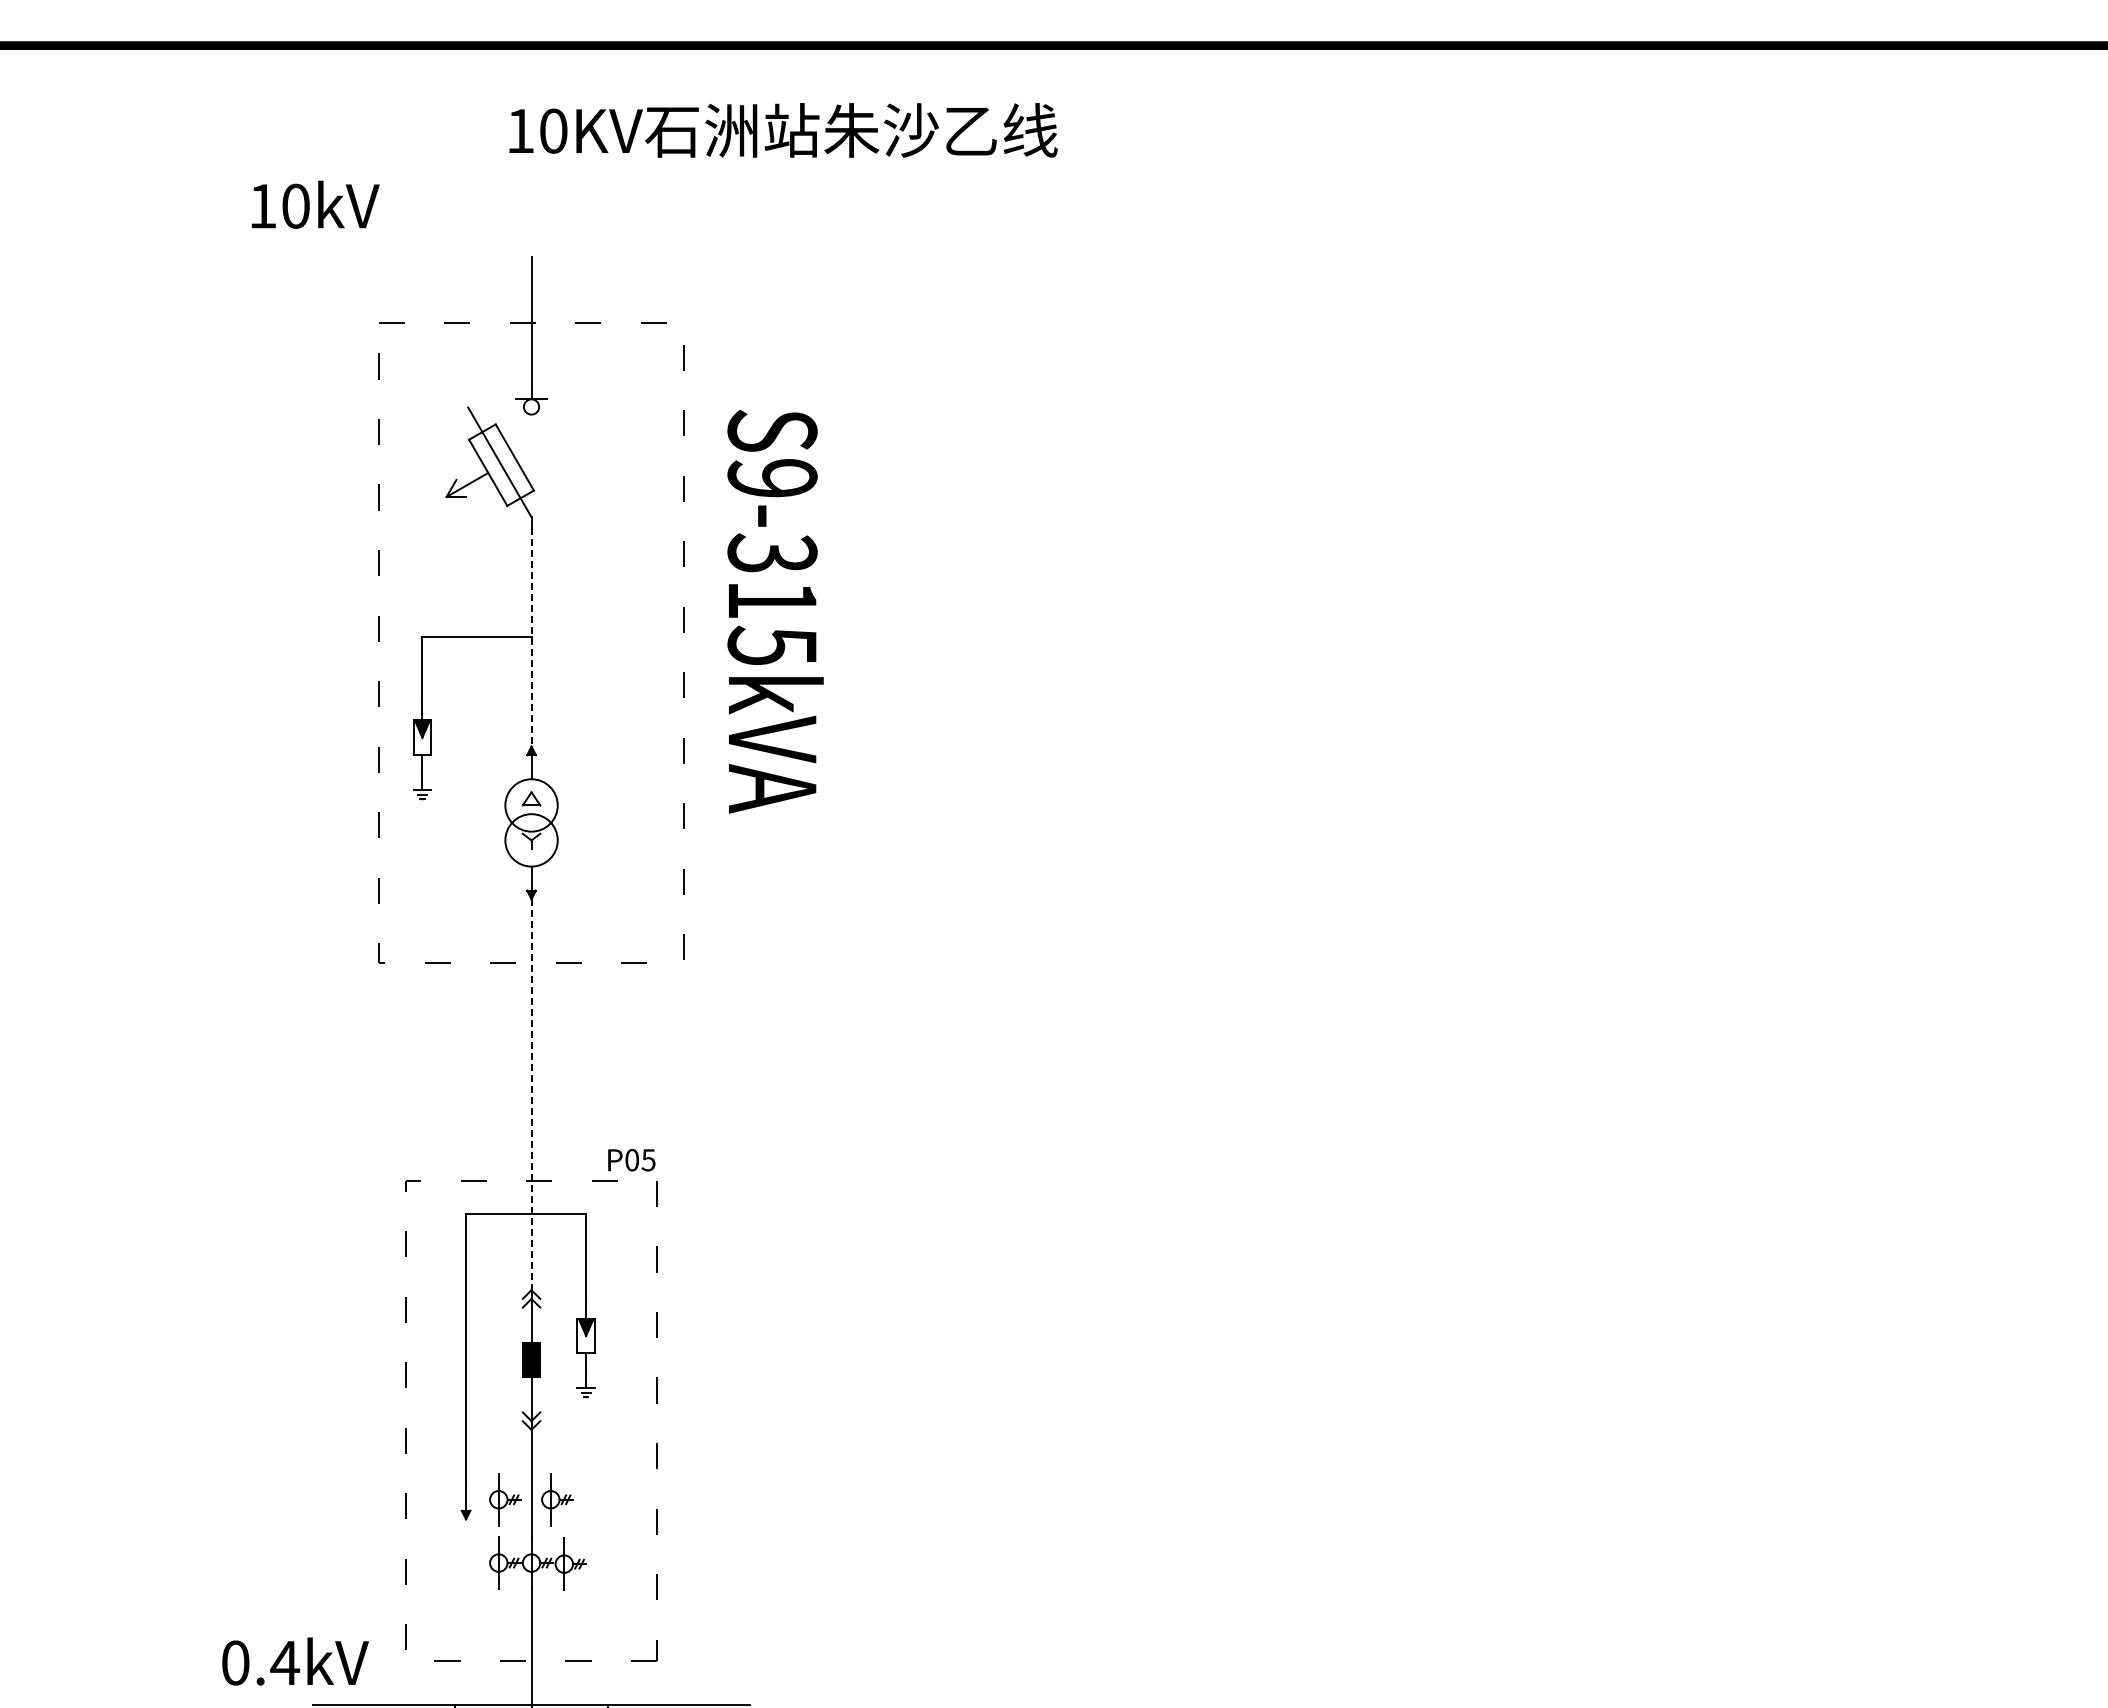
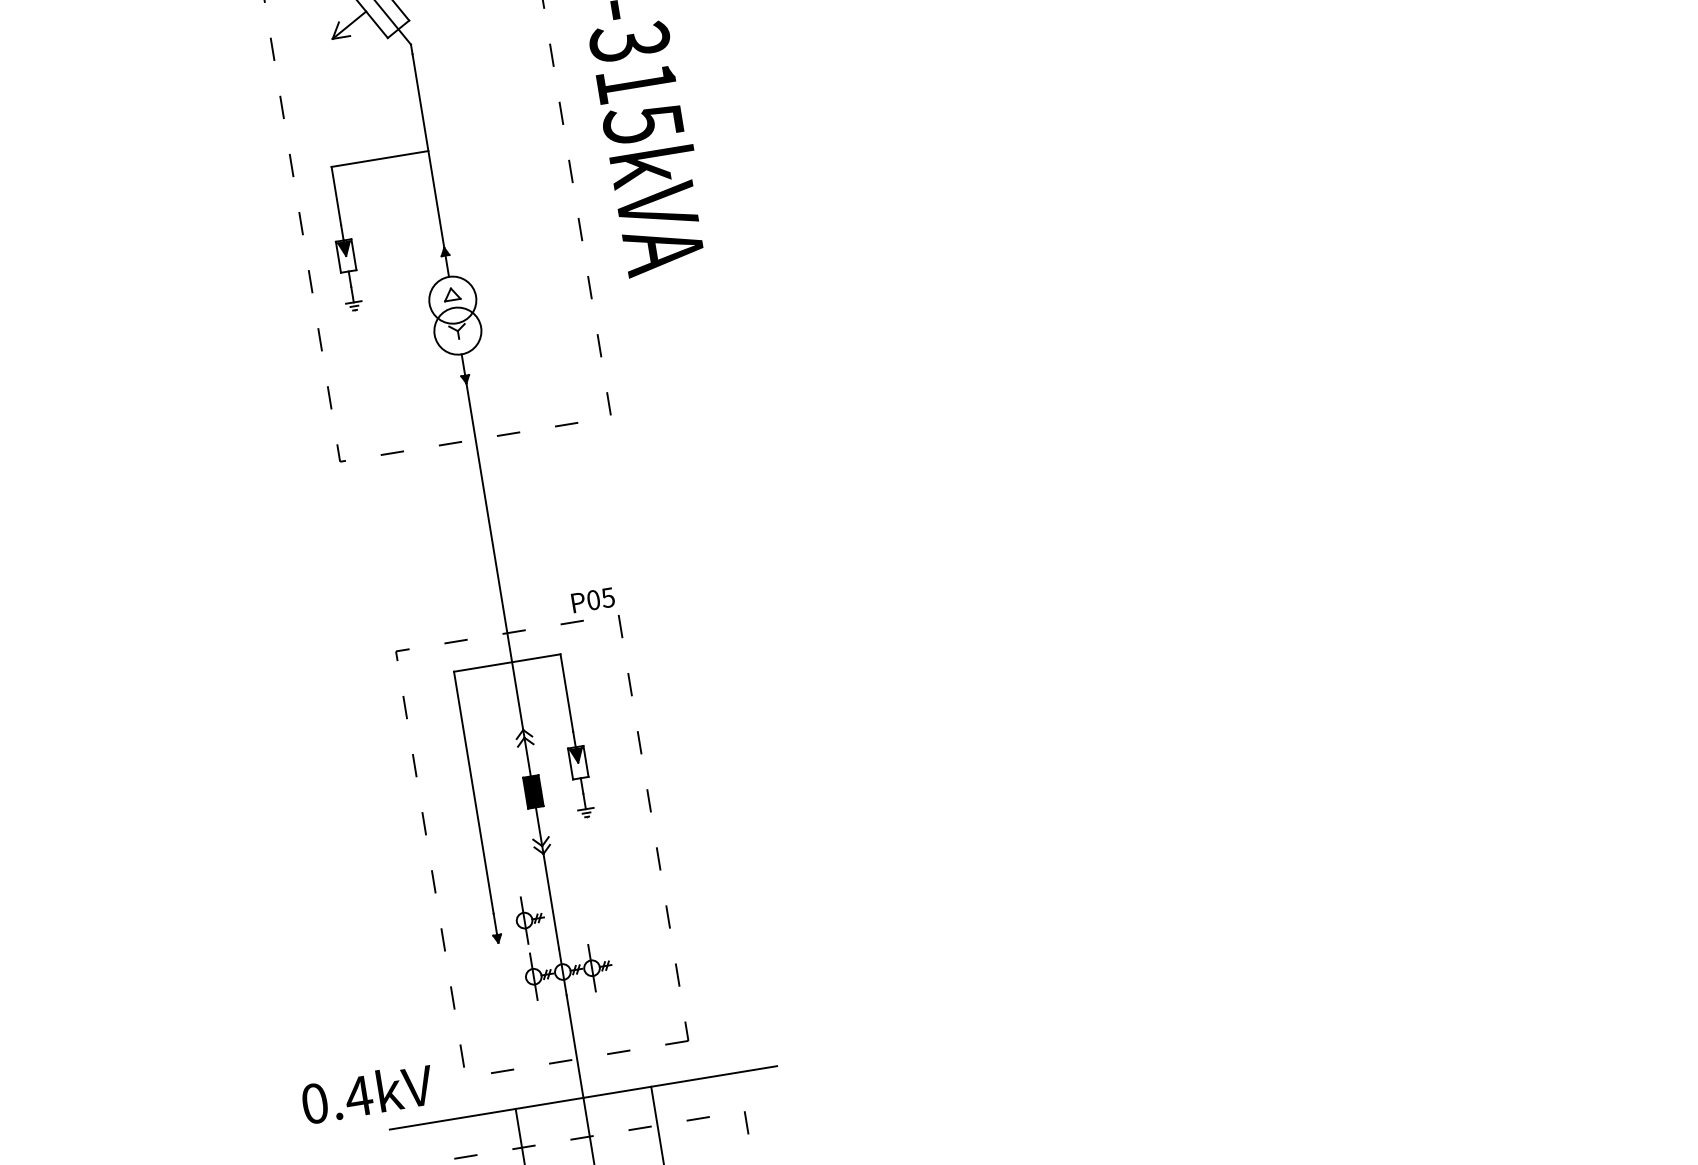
line: (531, 637) -> (428, 151), dashed -> solid
line: (531, 1095) -> (494, 557), dashed -> solid
part: (557, 1499) -> (576, 911), removed

